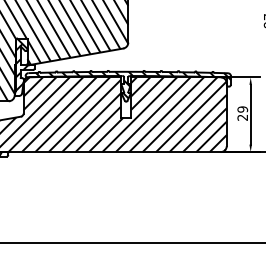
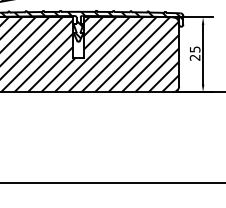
text: (242, 109) -> (194, 49), 29 -> 25

